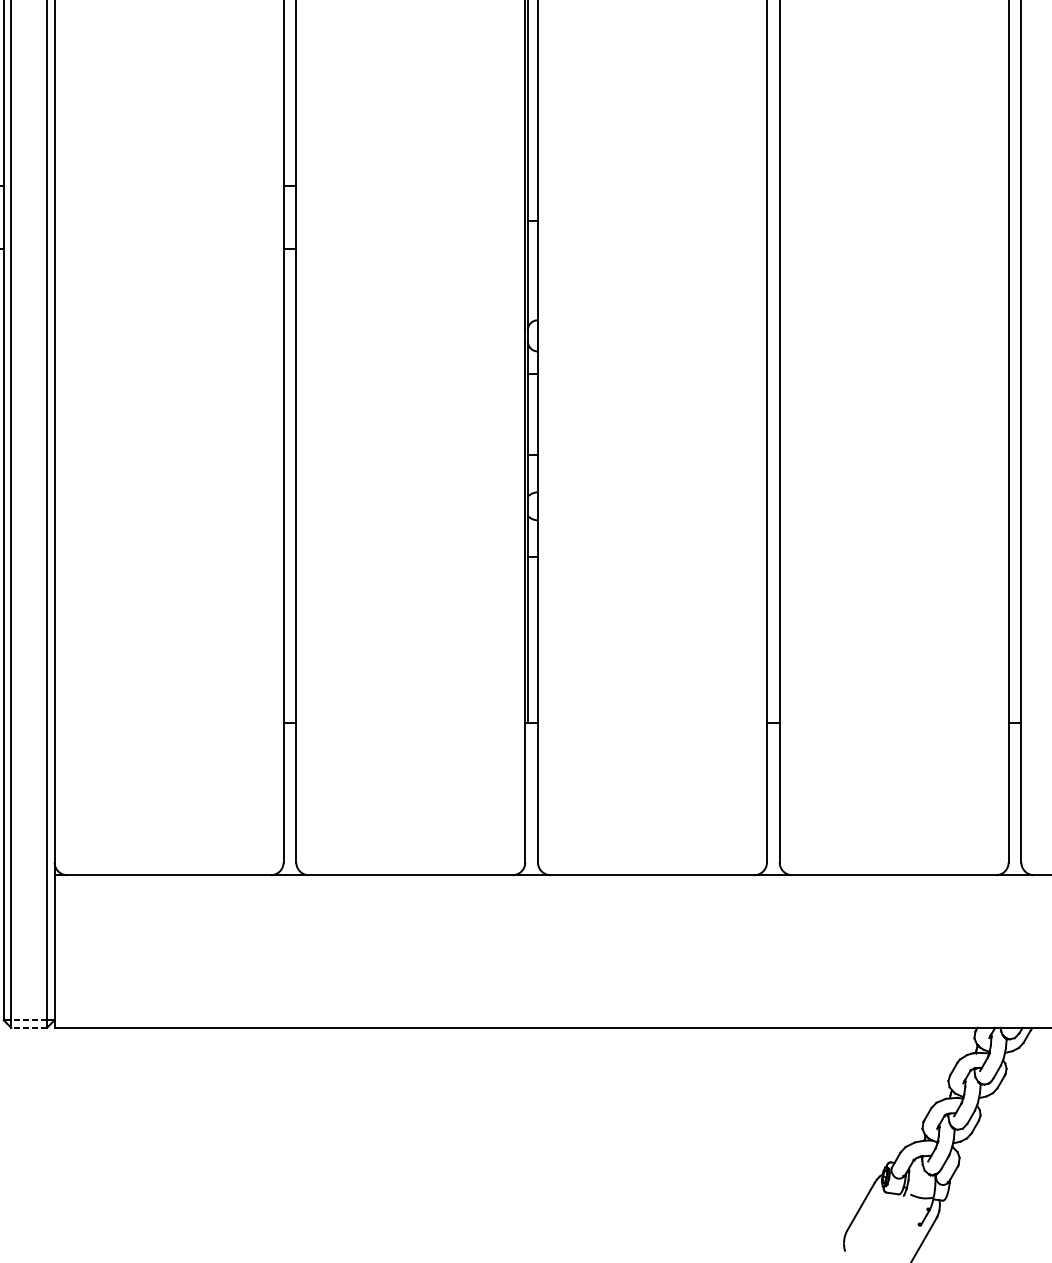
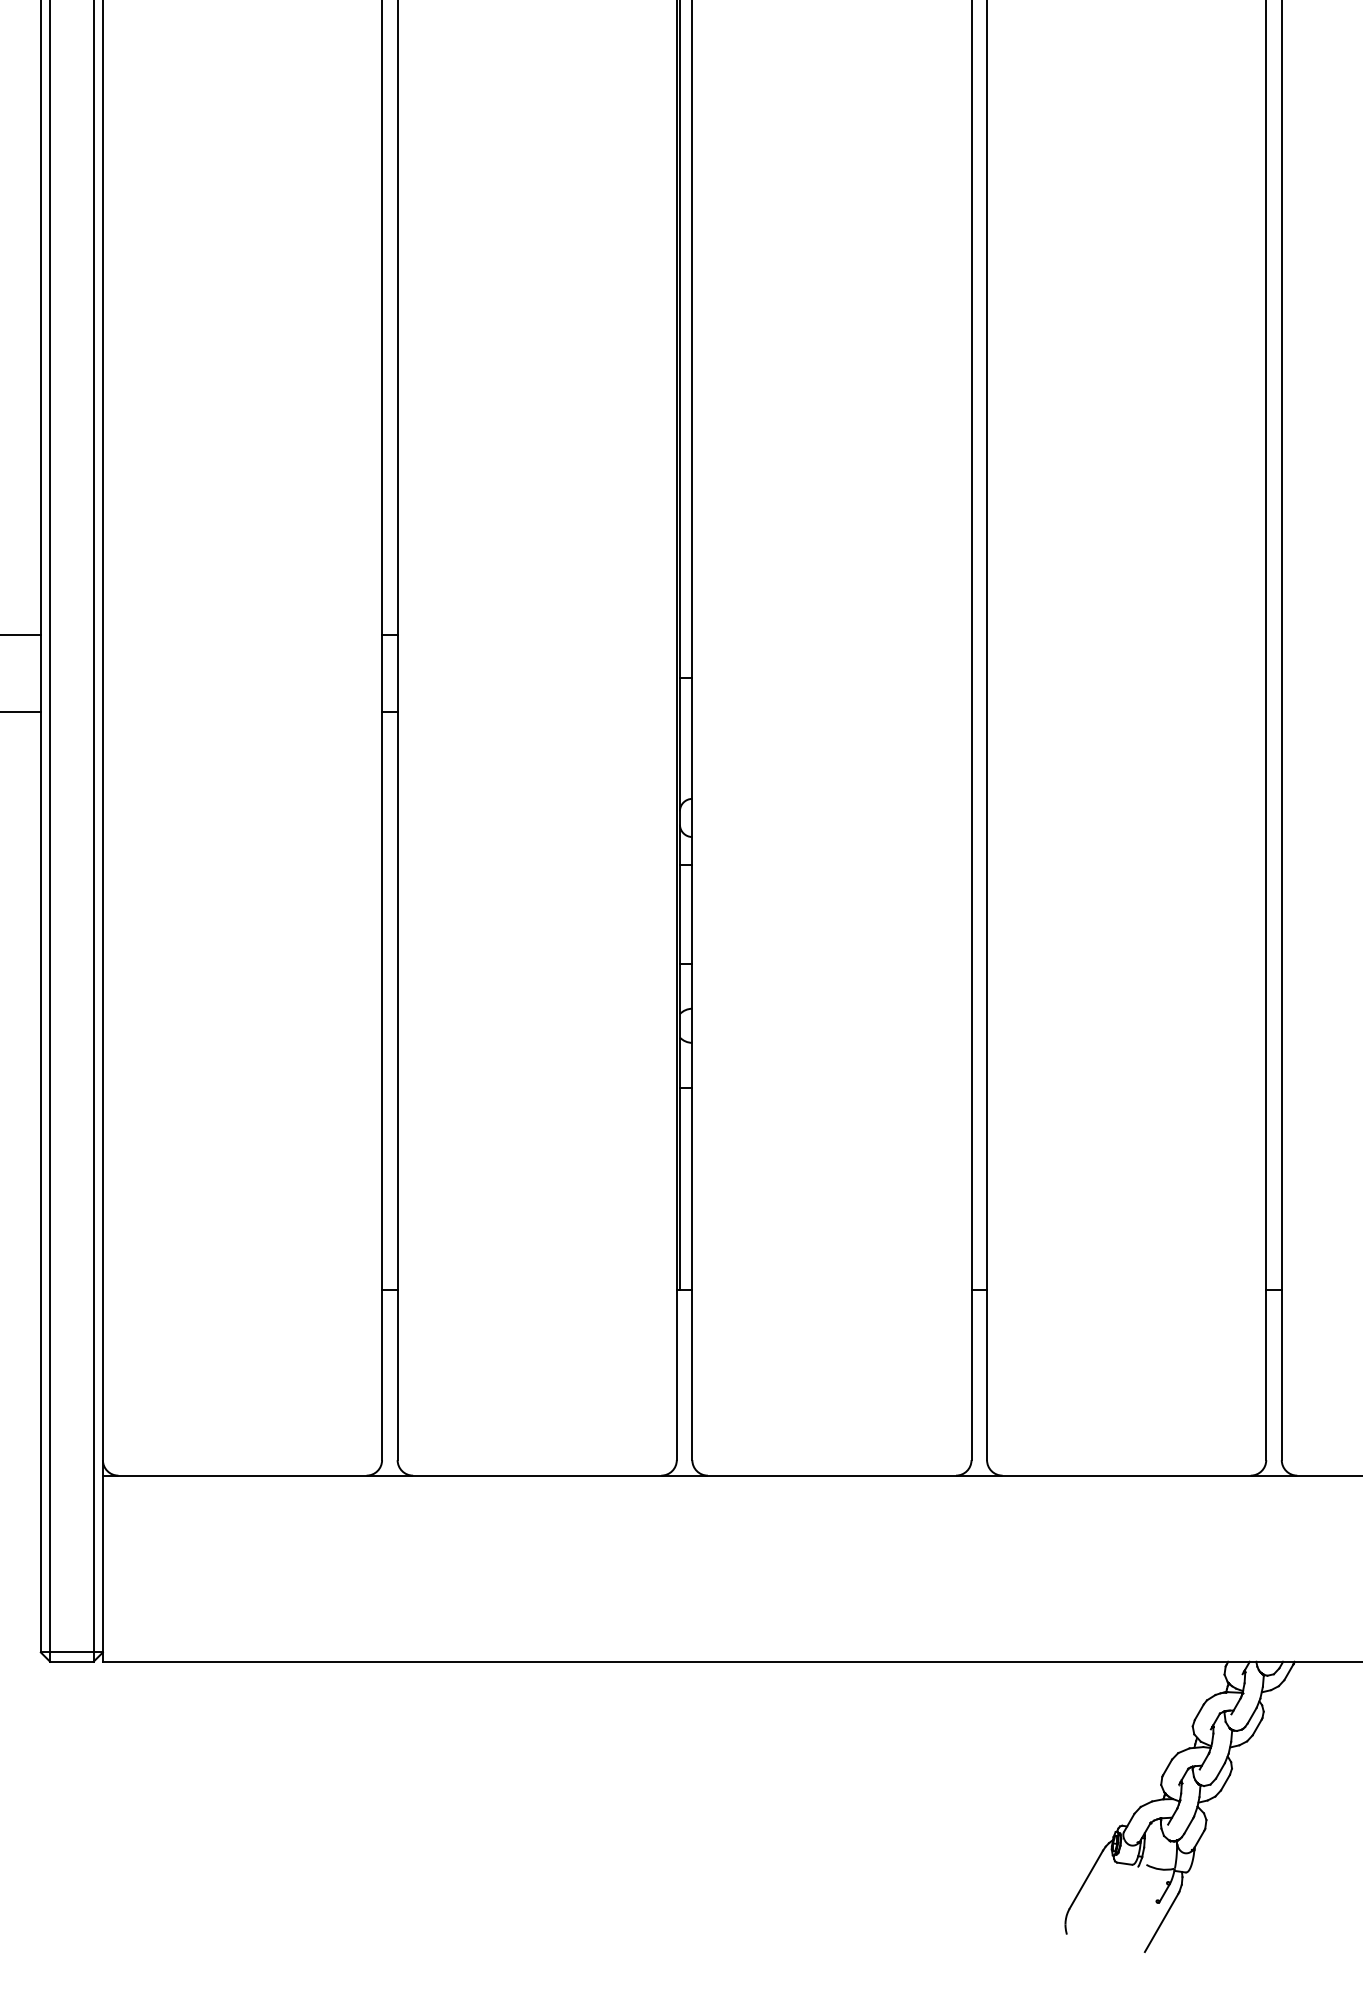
line: (28, 1020) -> (71, 1652), dashed -> solid
line: (28, 1027) -> (71, 1661), dashed -> solid

